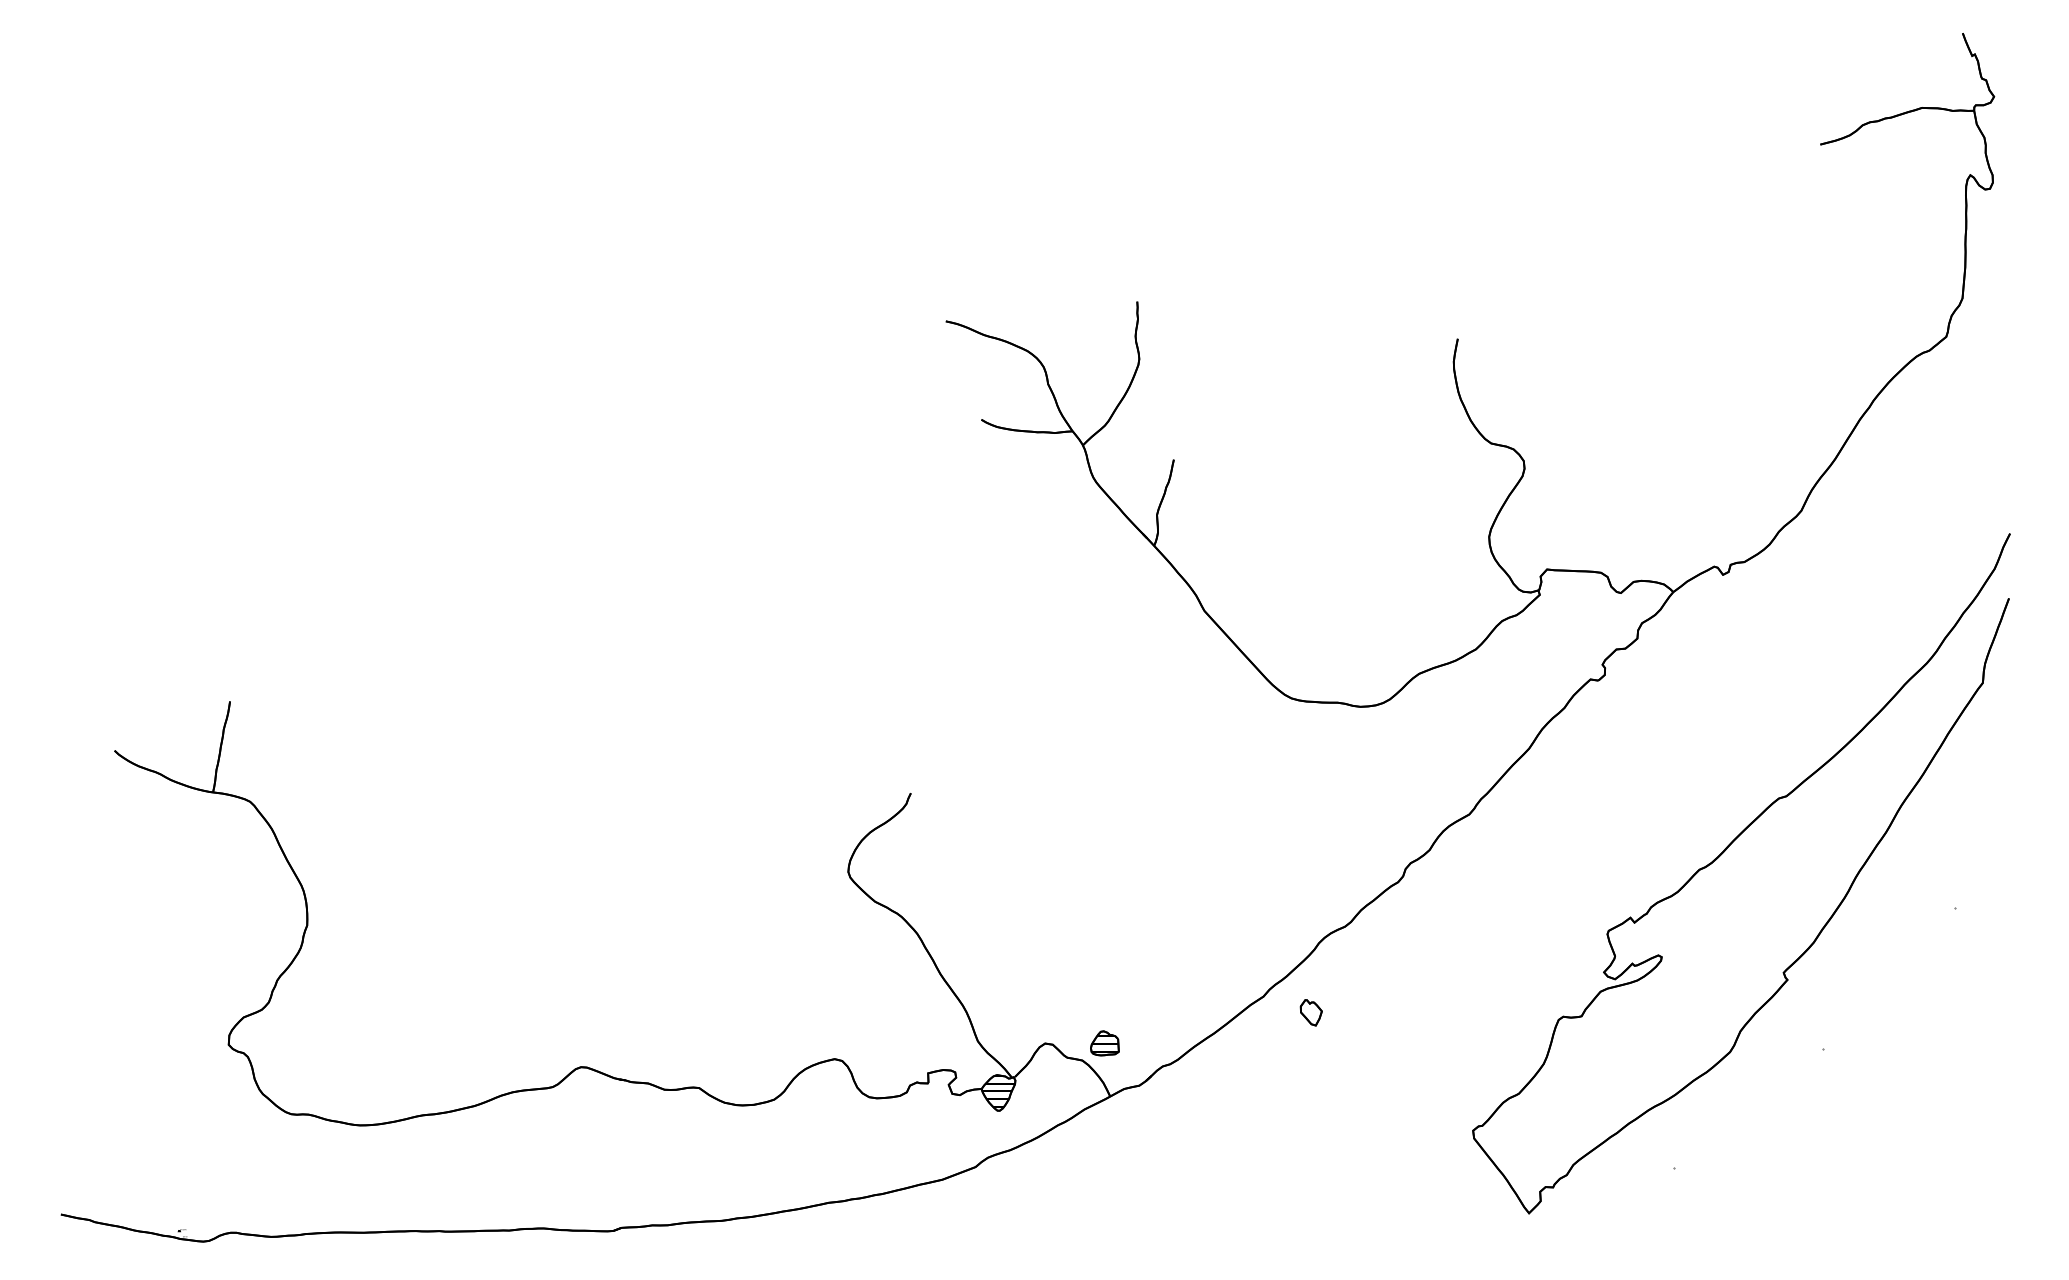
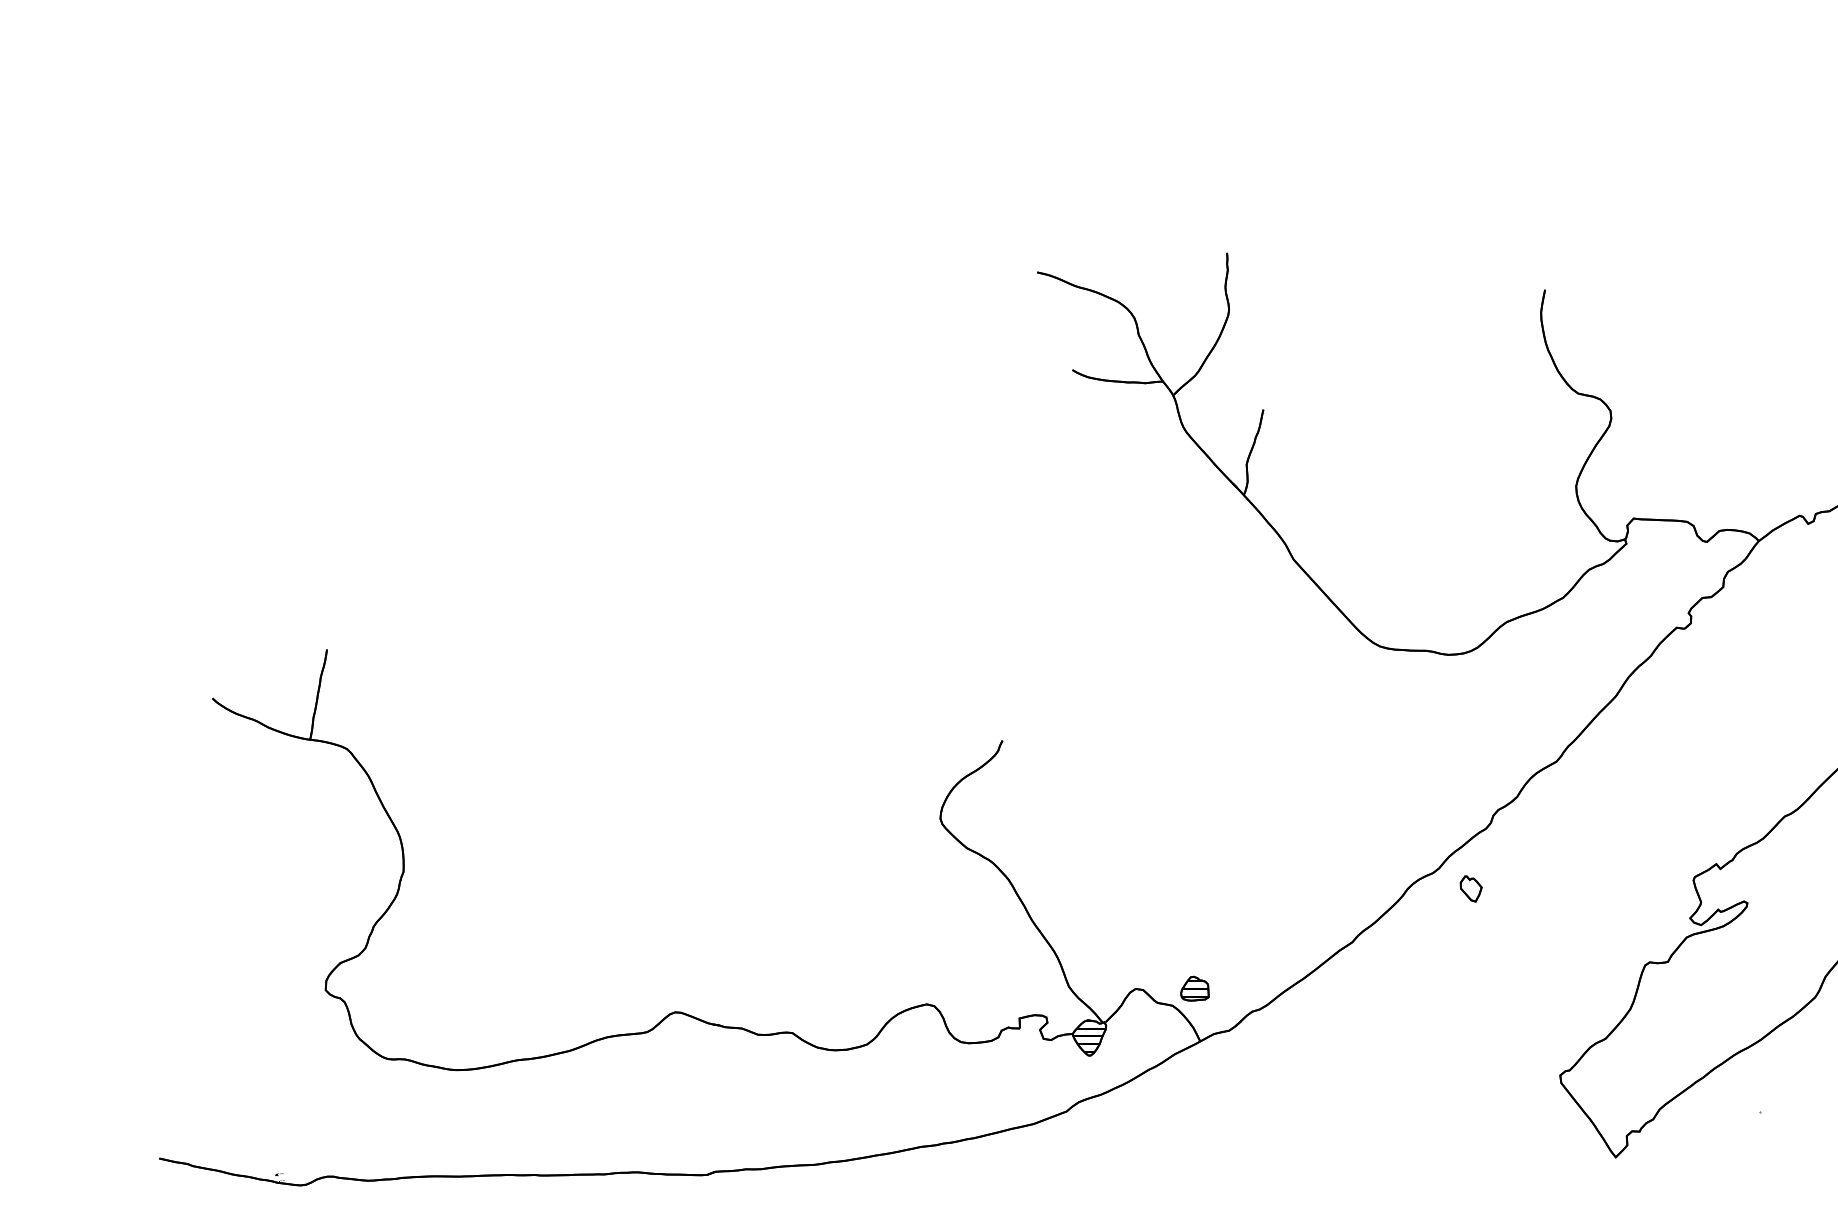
part: (1310, 1012) -> (1470, 888), moved

